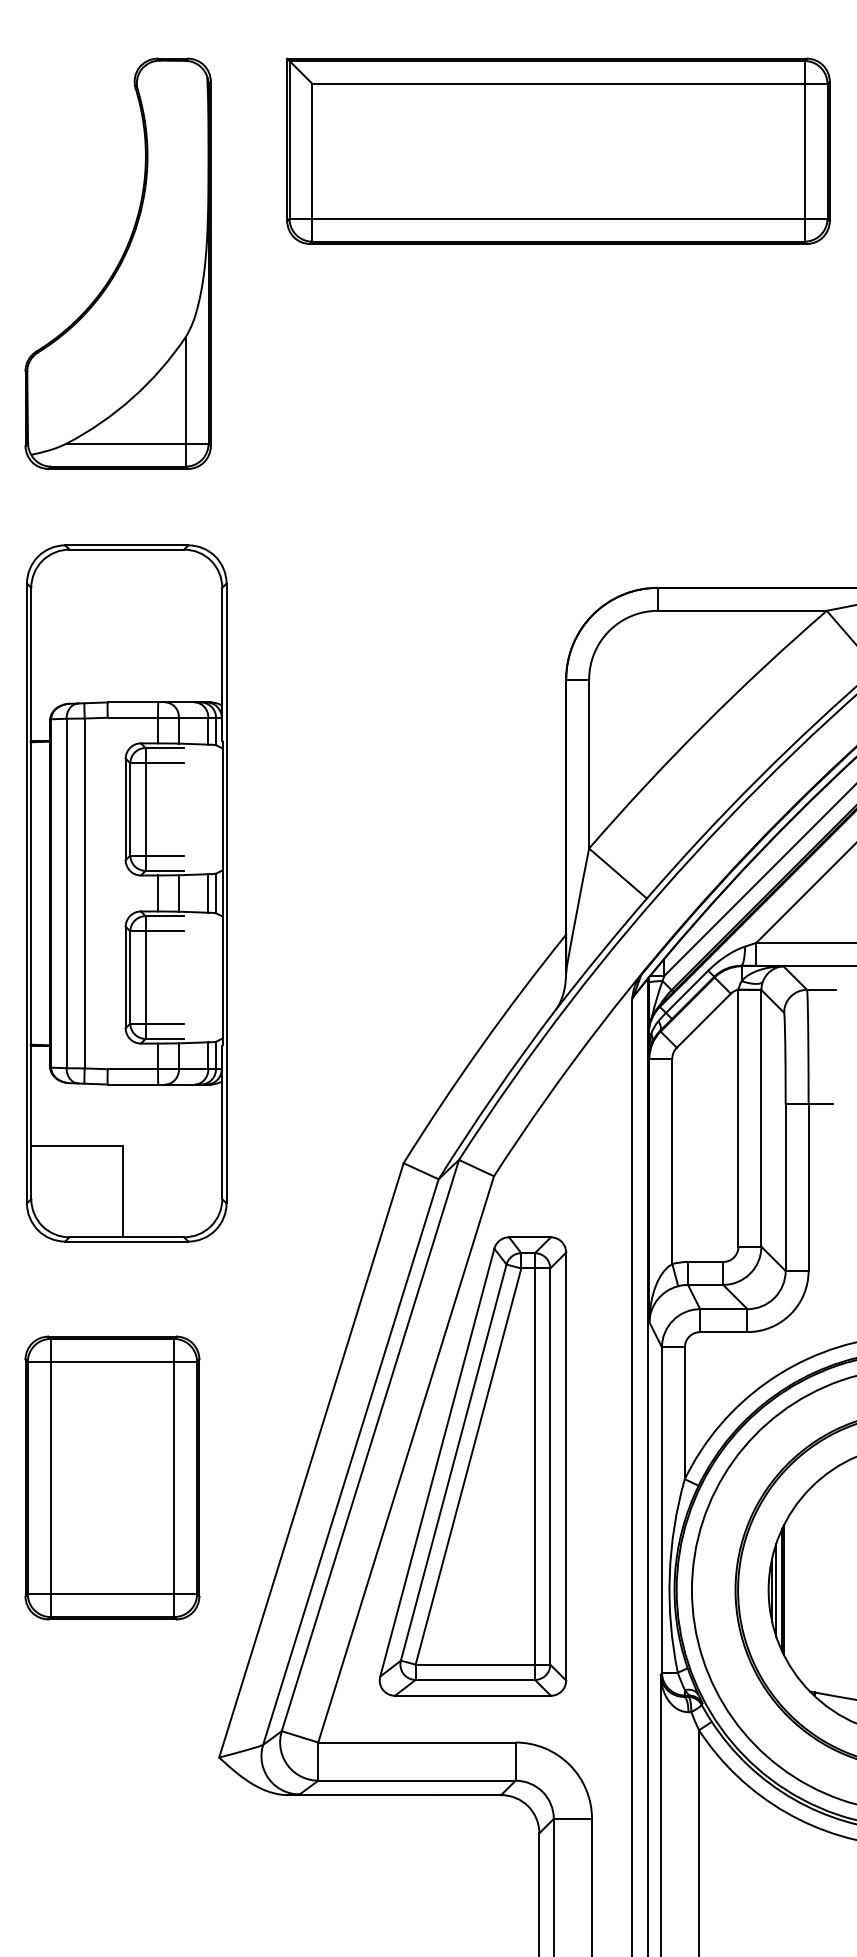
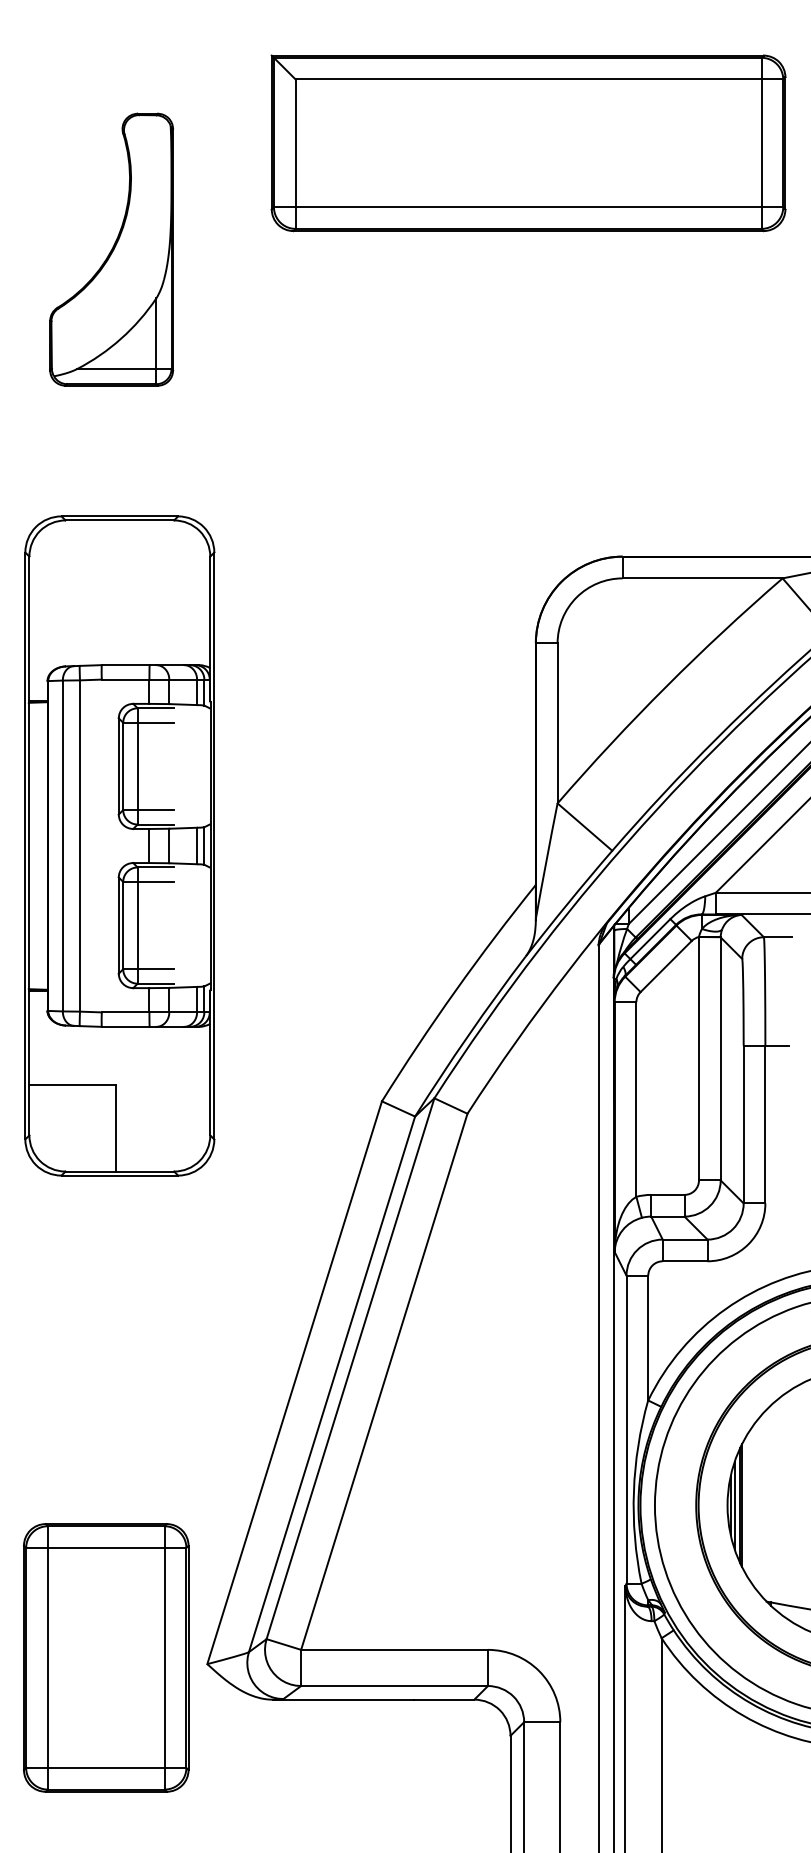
part: (117, 263) -> (111, 249), size x0.7
part: (472, 1466) -> (447, 1388), removed
part: (112, 1477) -> (106, 1657), moved

